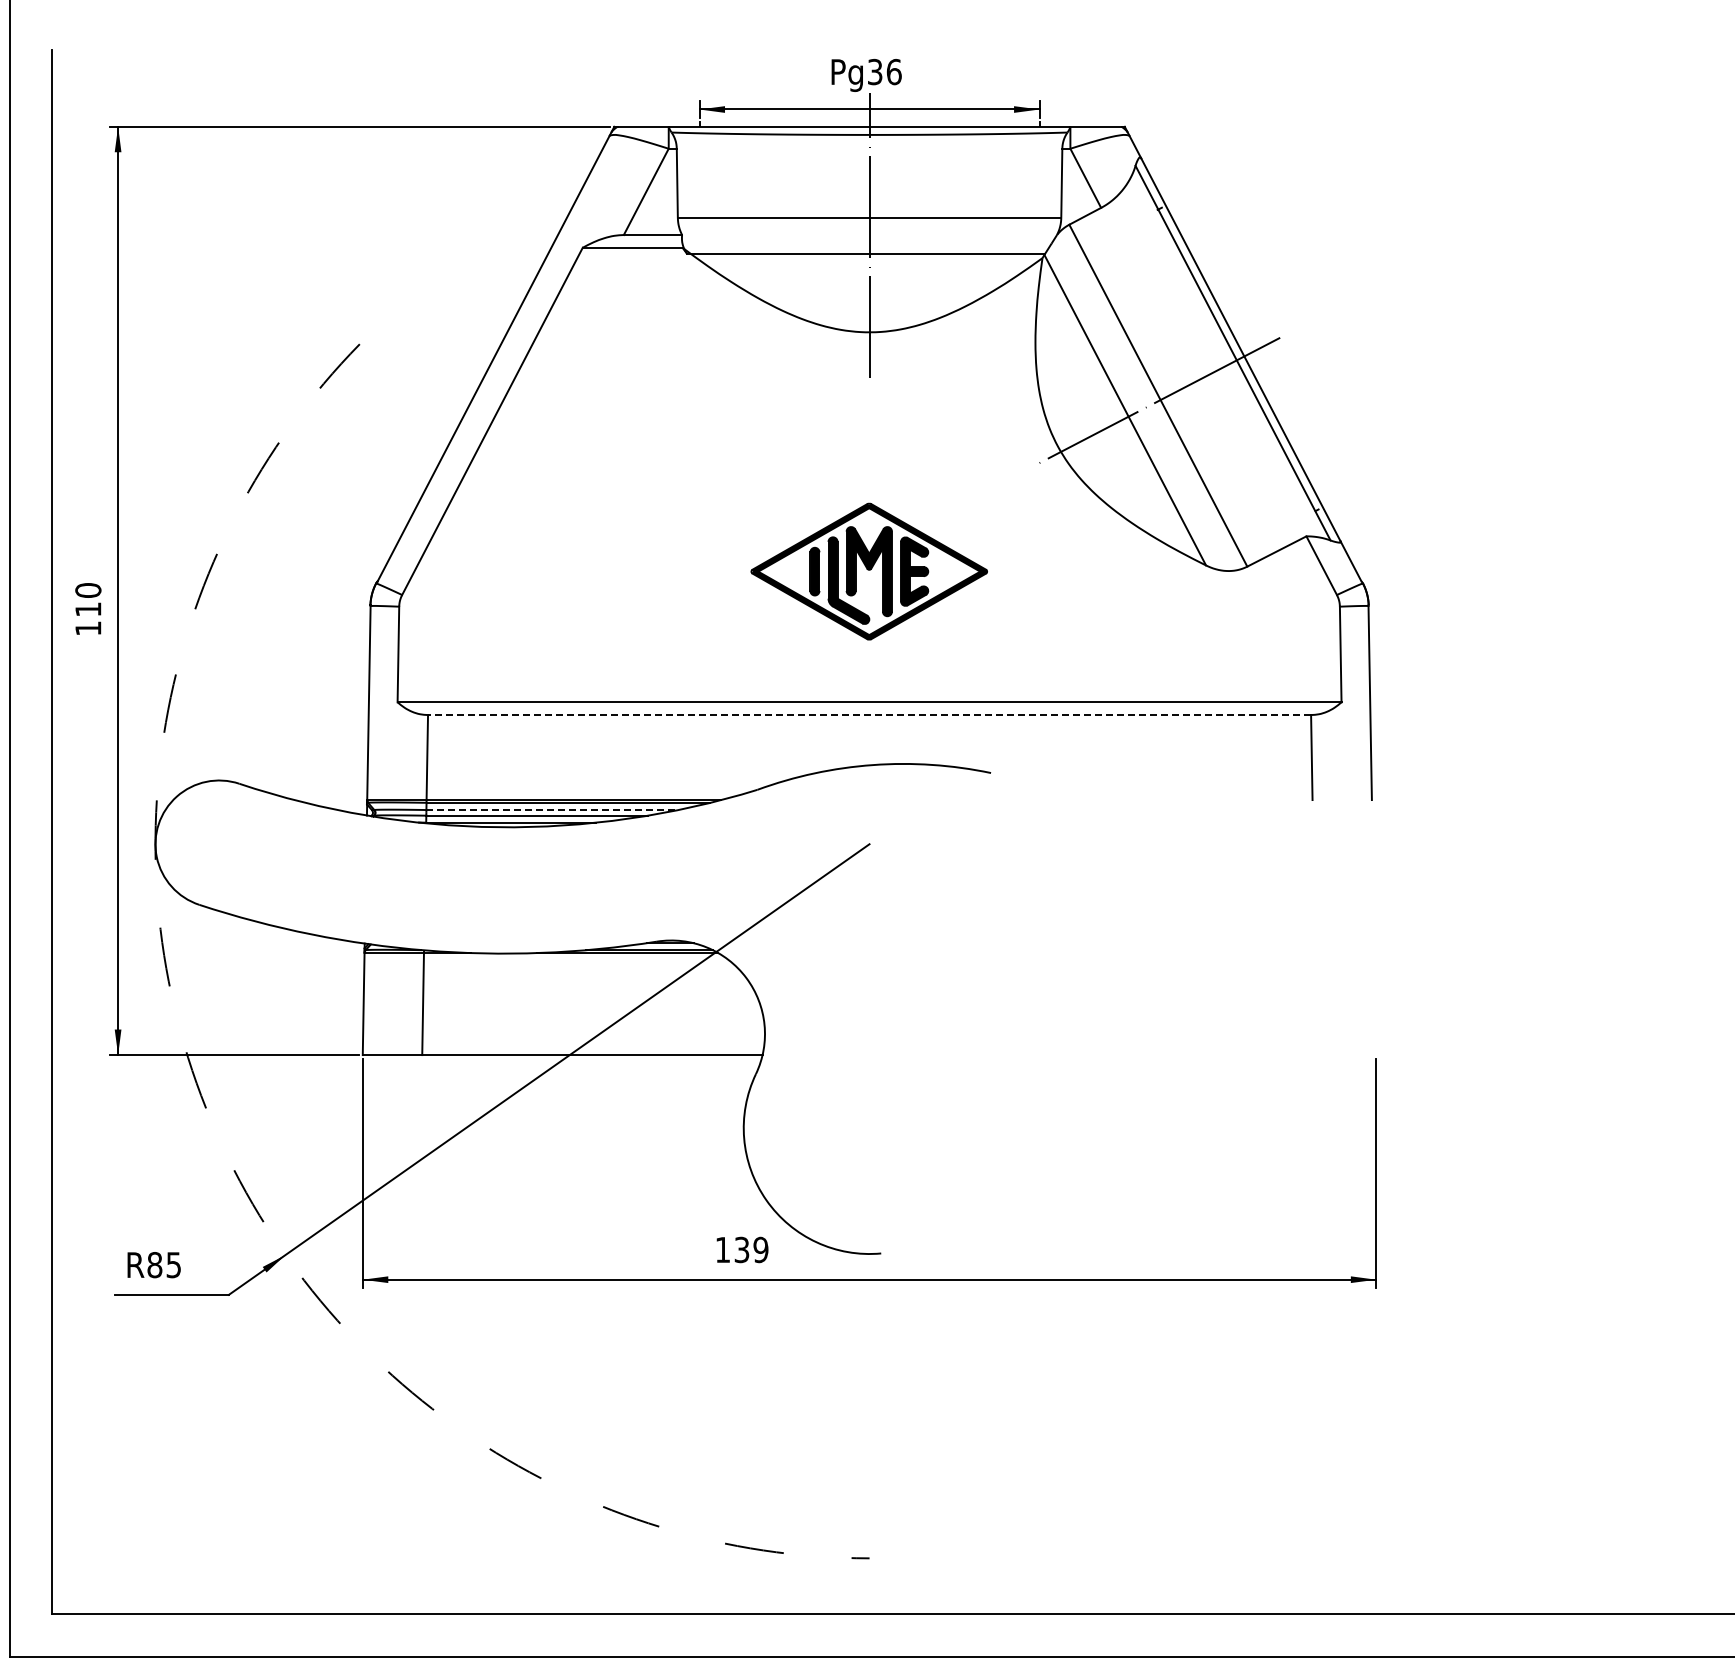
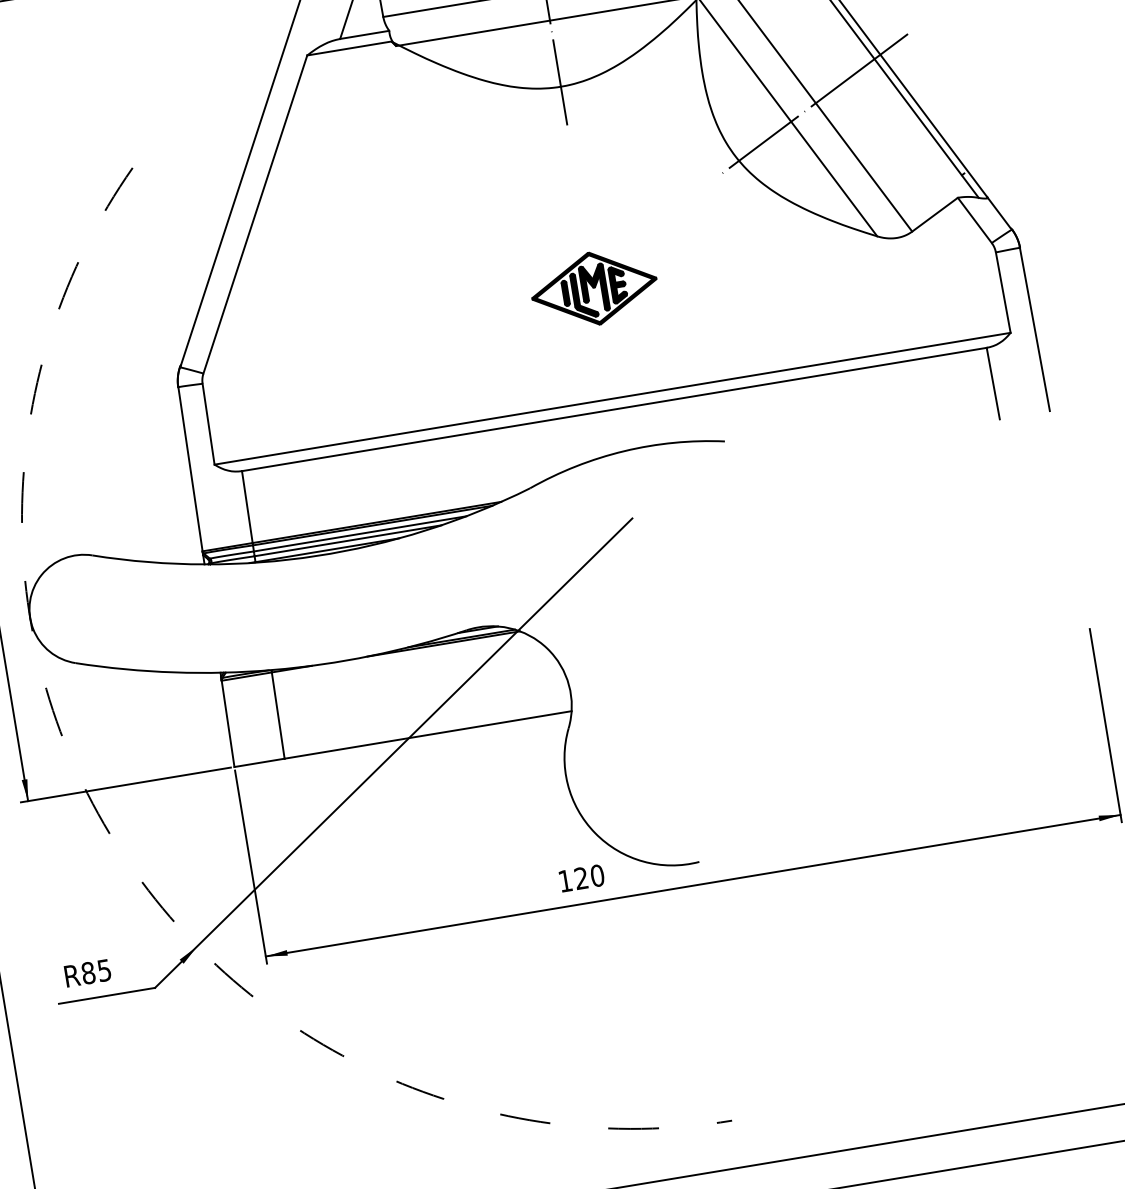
part: (869, 571) -> (594, 288), size x0.62
line: (869, 715) -> (614, 409), dashed -> solid
line: (552, 810) -> (360, 534), dashed -> solid
text: (751, 1250) -> (589, 877), 139 -> 120

